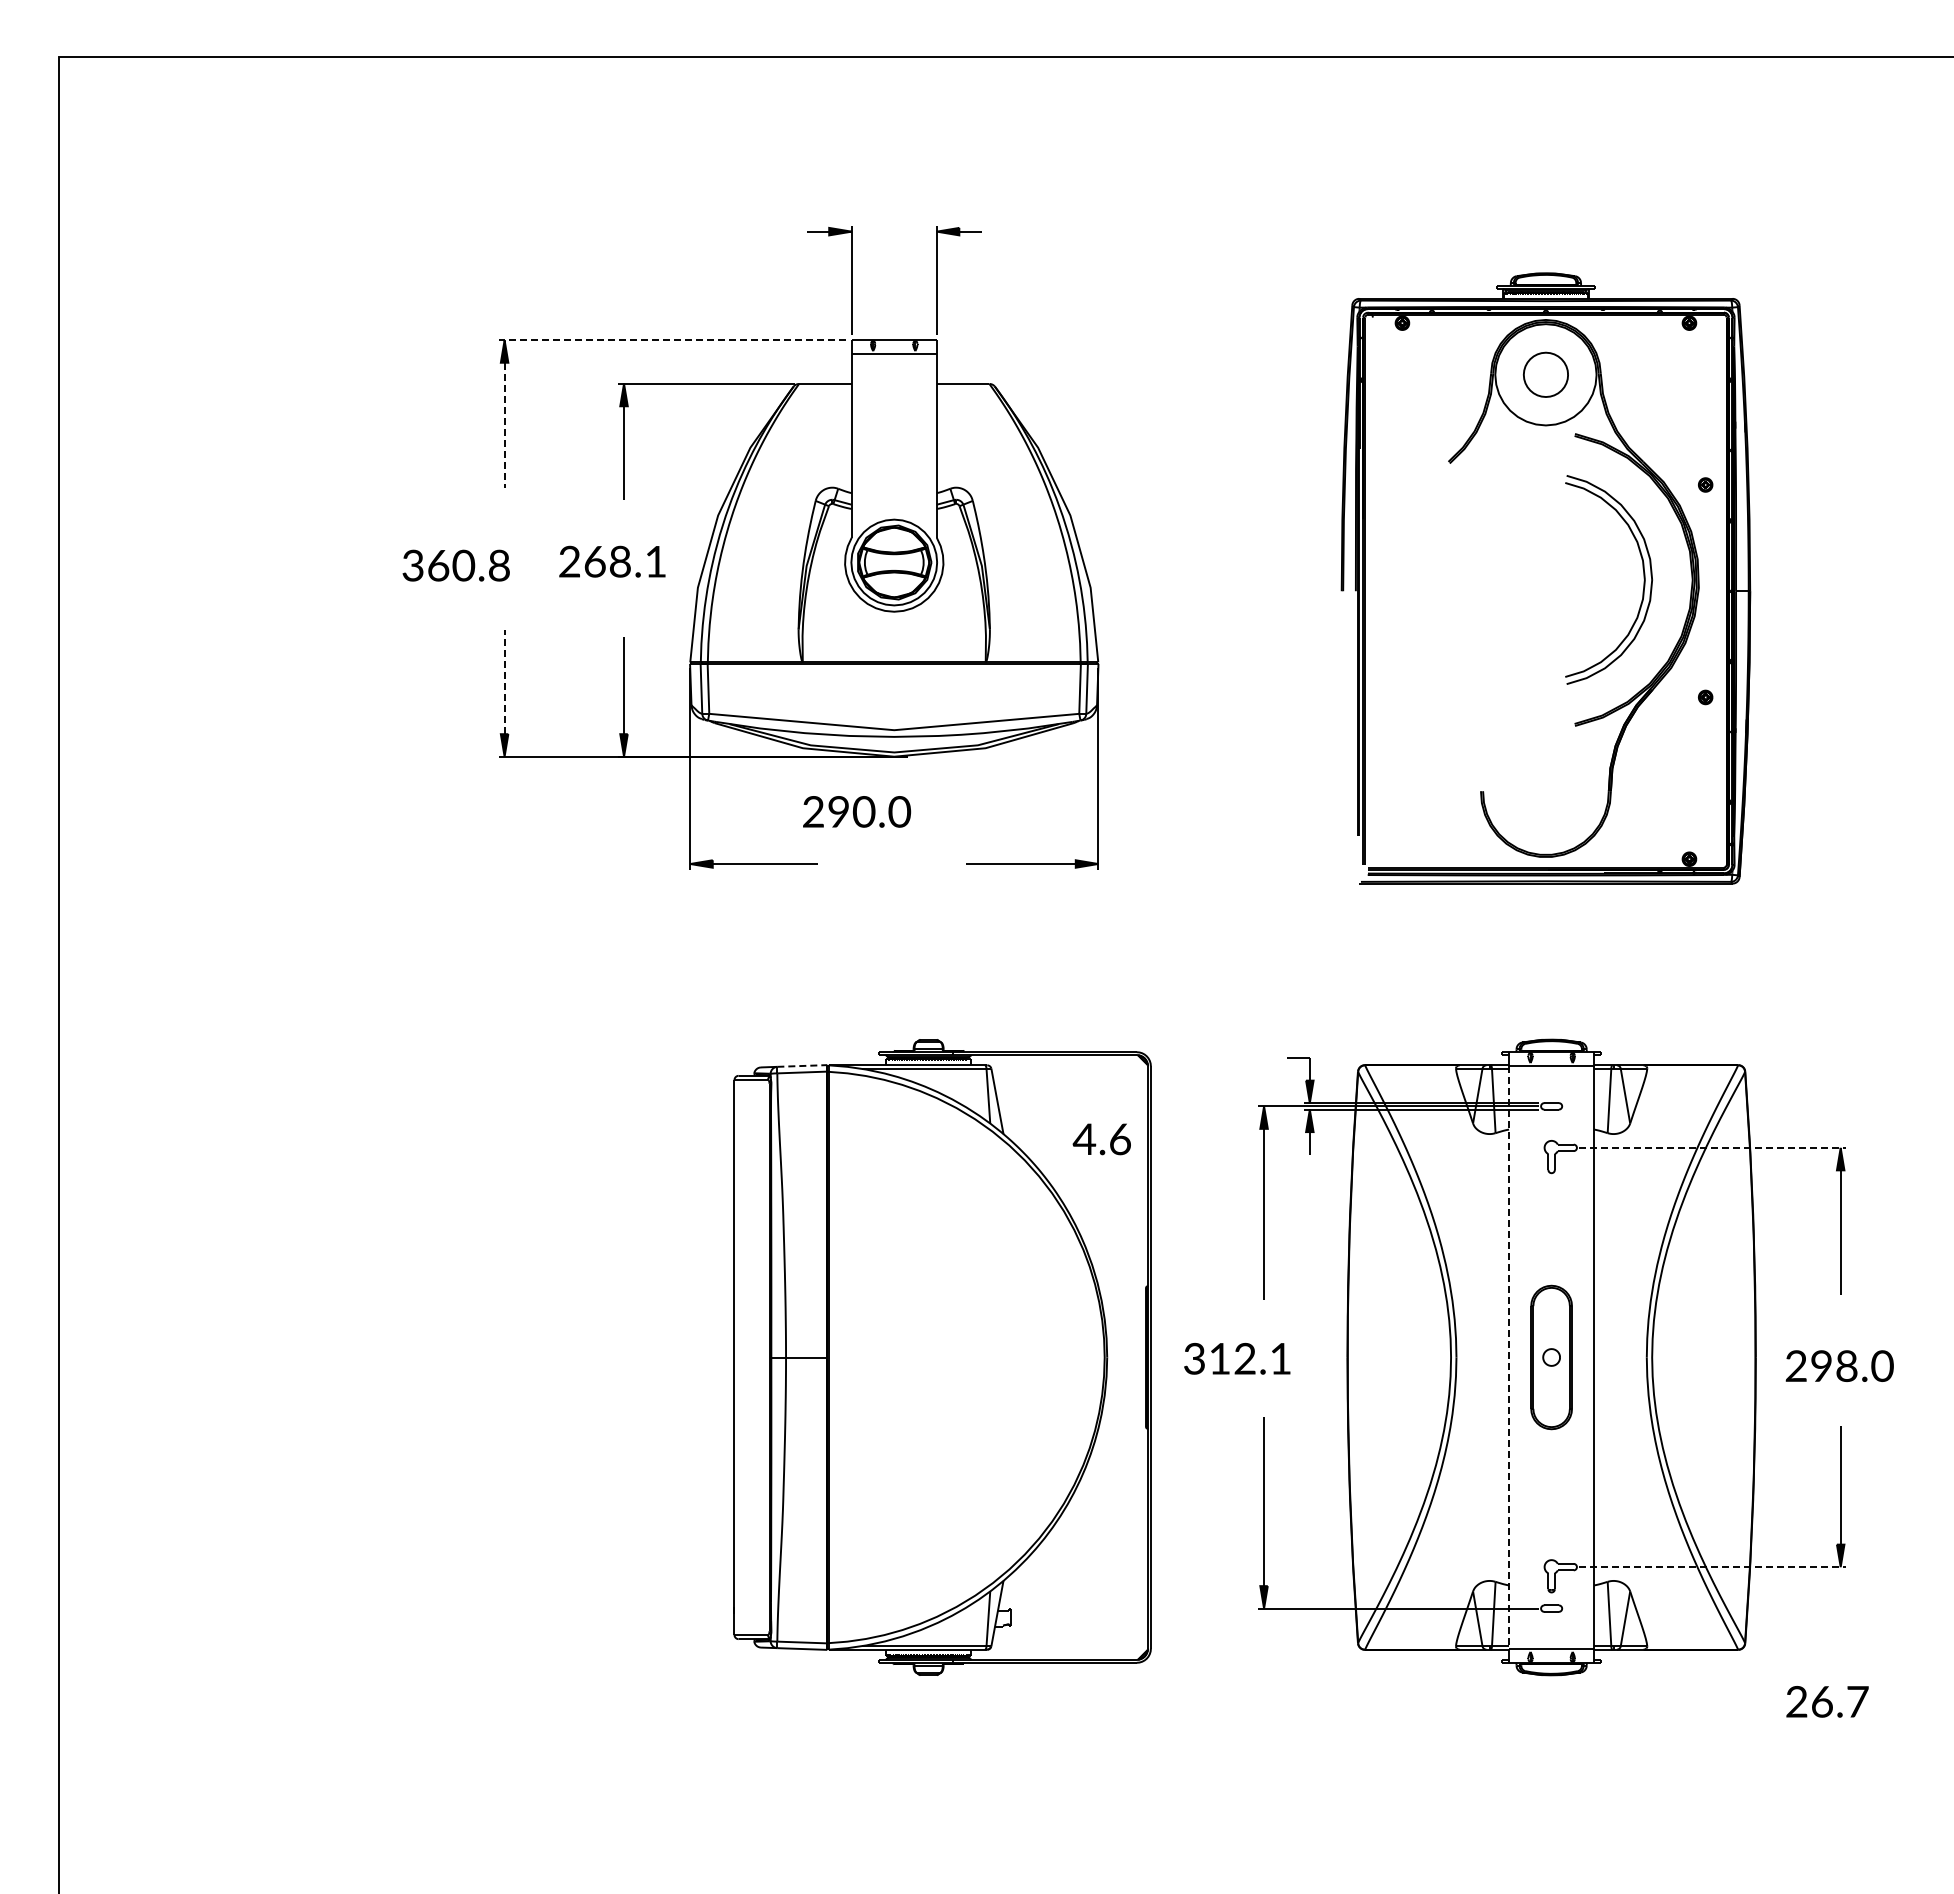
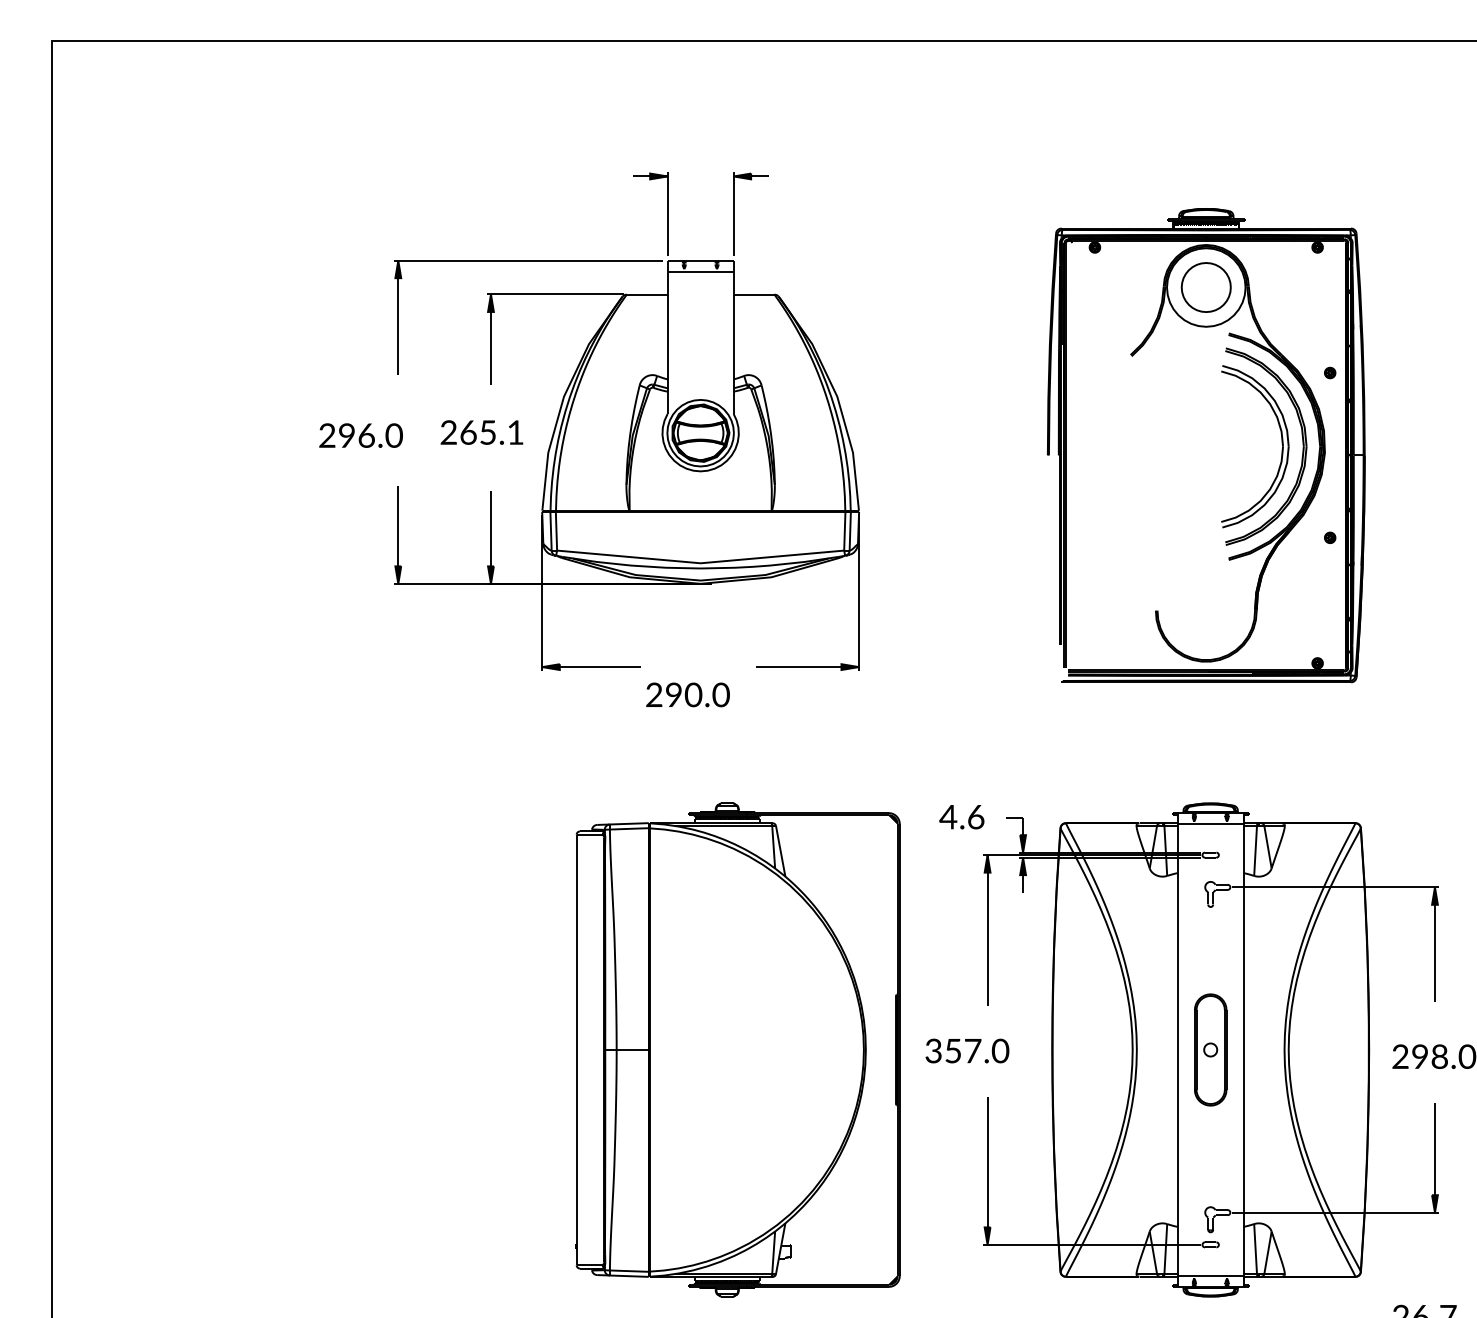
line: (672, 340) -> (528, 260), dashed -> solid
part: (1545, 374) -> (1205, 287), size x1.43
line: (504, 425) -> (398, 326), dashed -> solid
text: (620, 561) -> (488, 432), 268.1 -> 265.1
text: (456, 565) -> (360, 435), 360.8 -> 296.0
part: (1669, 570) -> (1302, 439), added
line: (504, 681) -> (398, 525), dashed -> solid
text: (857, 811) -> (688, 694), moved
line: (802, 1065) -> (629, 823), dashed -> solid
text: (1101, 1139) -> (961, 817), moved
line: (1713, 1147) -> (1336, 887), dashed -> solid
text: (1251, 1358) -> (977, 1050), 312.1 -> 357.0
line: (1509, 1358) -> (1178, 1050), dashed -> solid
line: (1713, 1567) -> (1336, 1212), dashed -> solid

